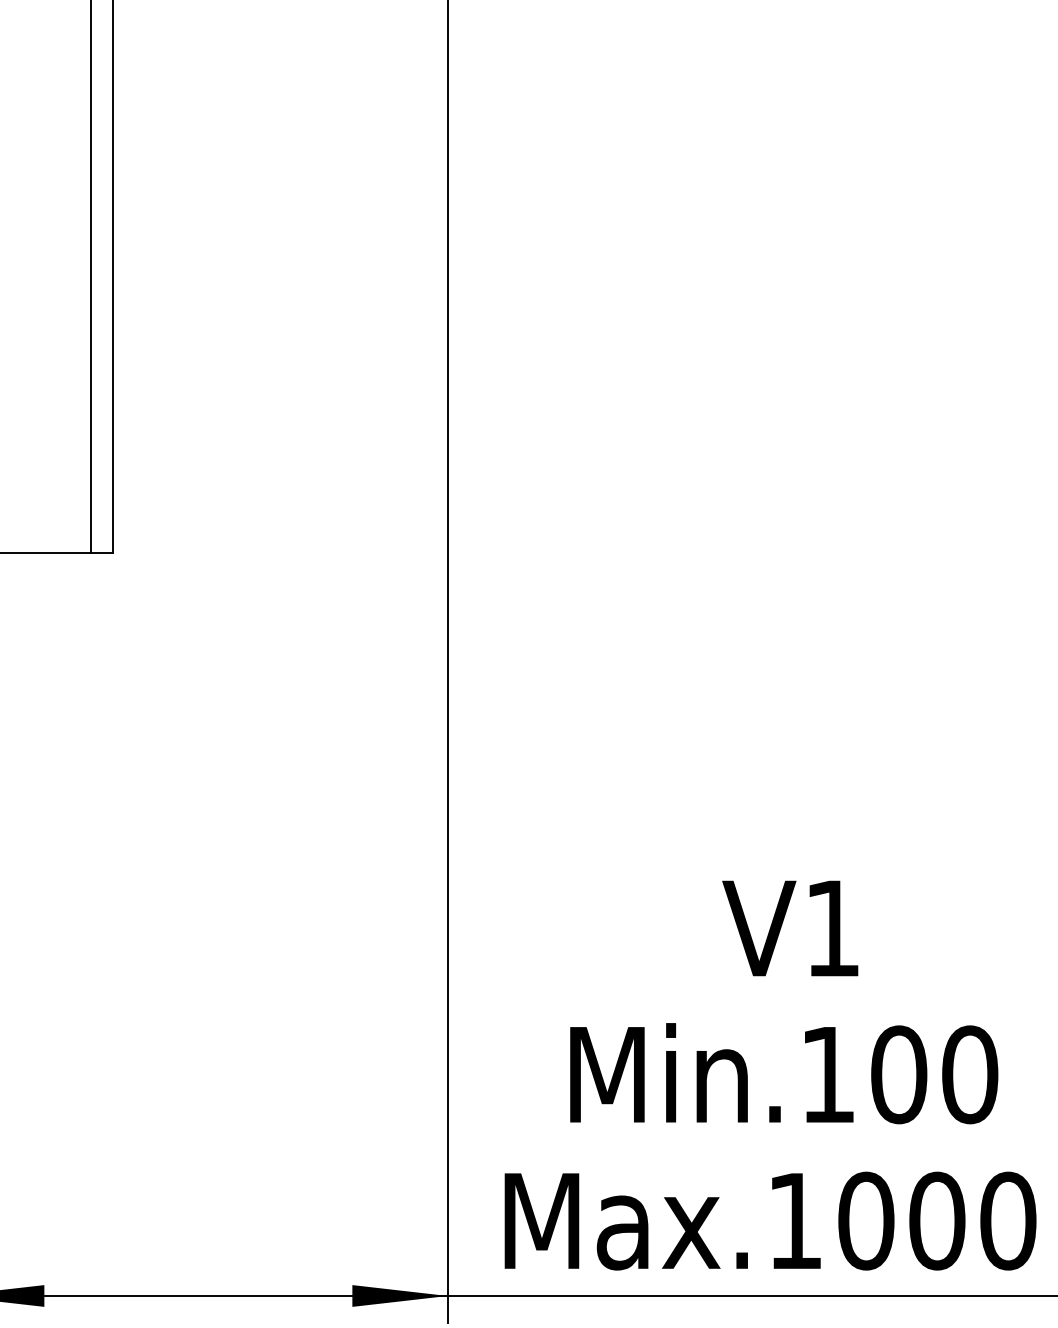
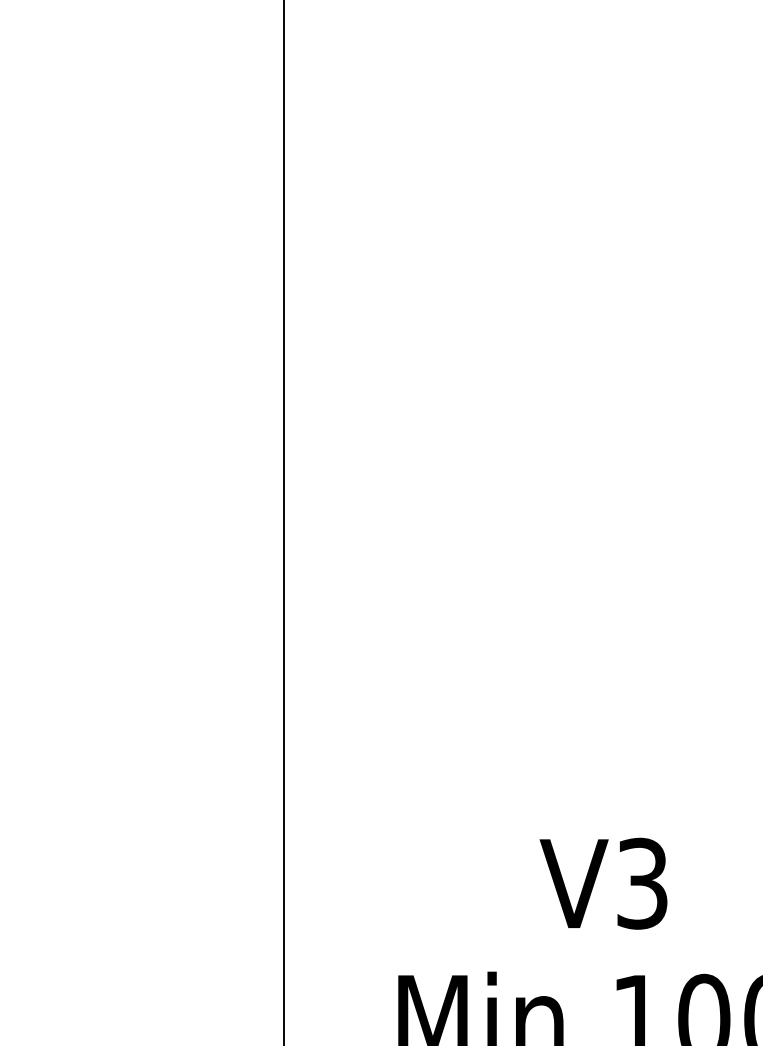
text: (832, 928) -> (642, 883), V1 -> V3

